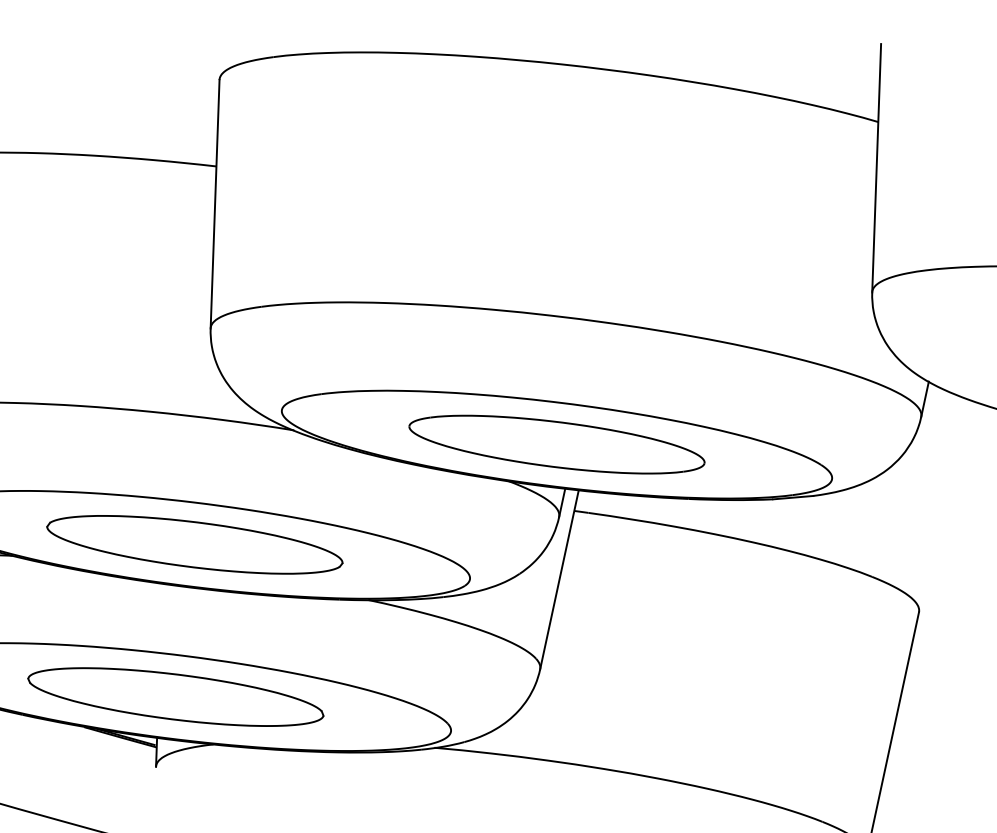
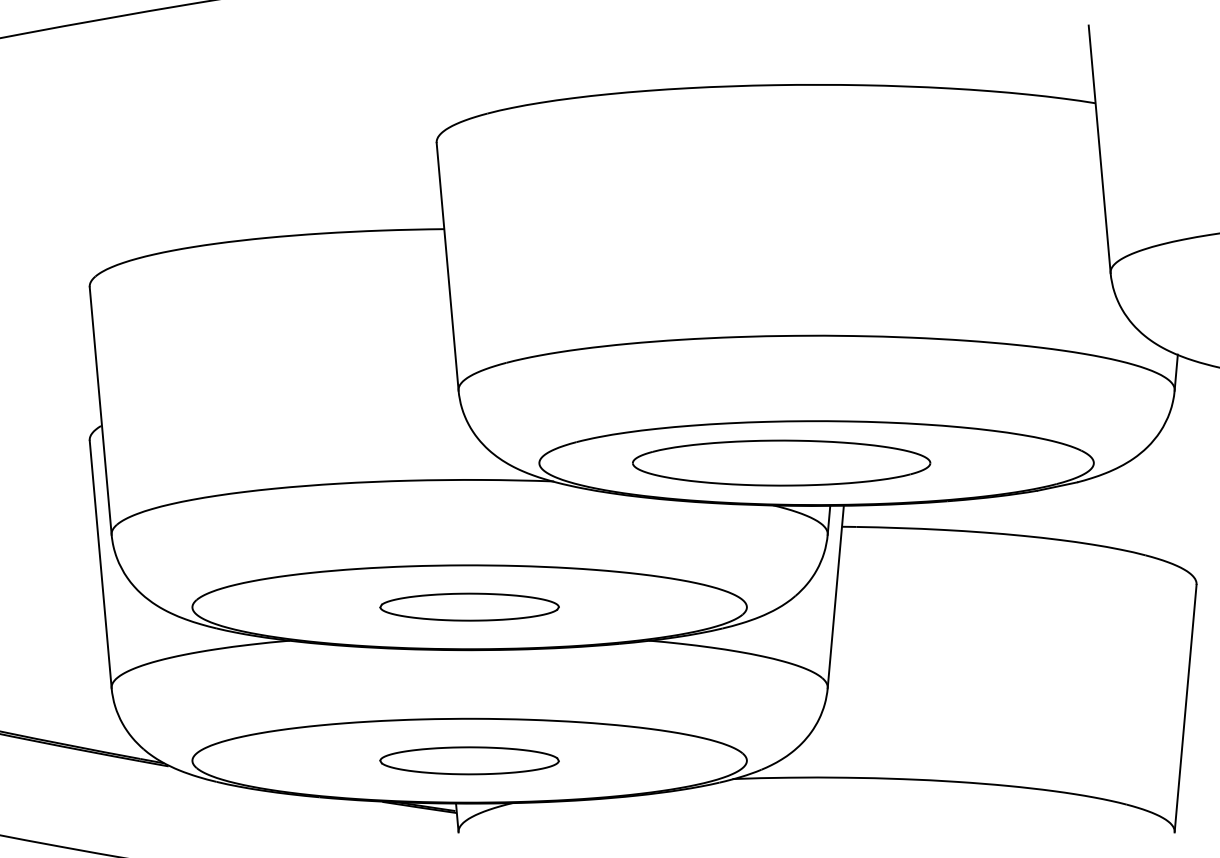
part: (556, 444) -> (781, 462), moved
part: (194, 544) -> (469, 606), size x0.6
part: (175, 696) -> (469, 760), size x0.6

